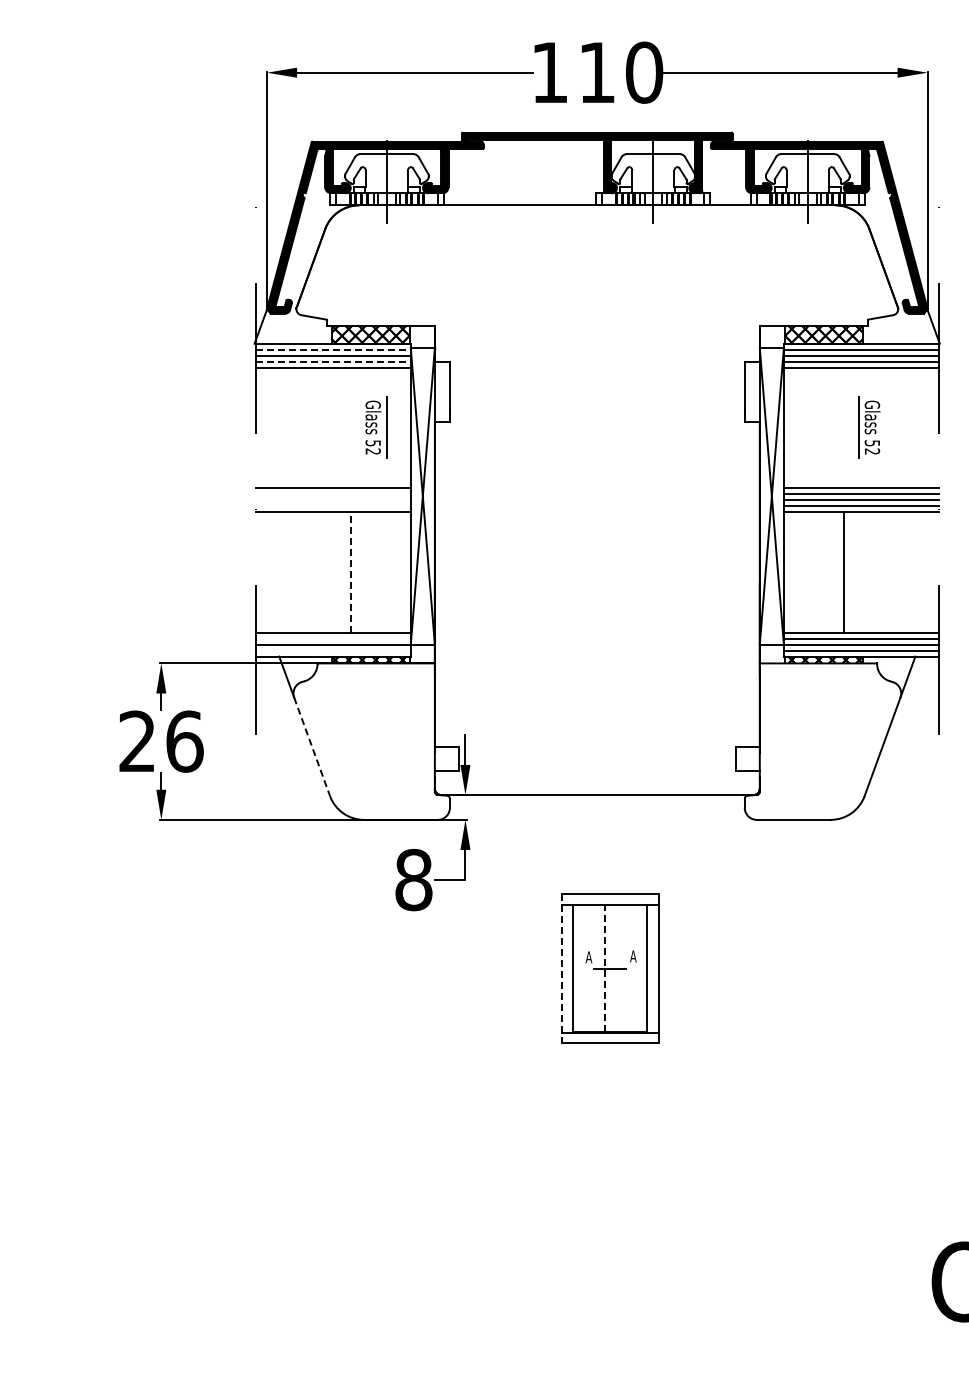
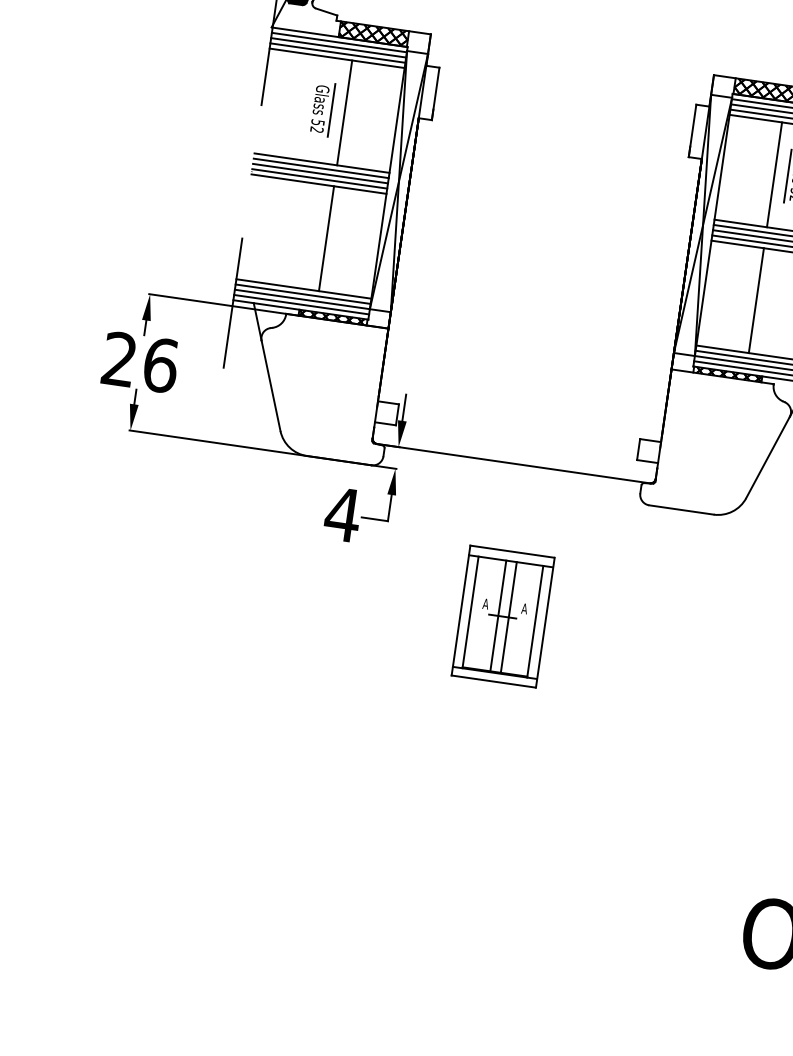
line: (333, 349) -> (339, 42), dashed -> solid
line: (333, 361) -> (338, 52), dashed -> solid
line: (350, 427) -> (344, 112), added
part: (376, 427) -> (322, 109), moved
line: (844, 427) -> (774, 174), added
line: (332, 494) -> (320, 168), added
line: (332, 500) -> (319, 173), added
line: (332, 506) -> (318, 179), added
line: (350, 571) -> (326, 237), dashed -> solid
line: (332, 638) -> (302, 294), added
line: (332, 650) -> (300, 304), added
line: (312, 747) -> (271, 386), dashed -> solid
text: (413, 879) -> (342, 514), 8 -> 4
line: (562, 968) -> (461, 610), dashed -> solid
line: (604, 968) -> (497, 615), dashed -> solid
line: (617, 968) -> (509, 617), added

